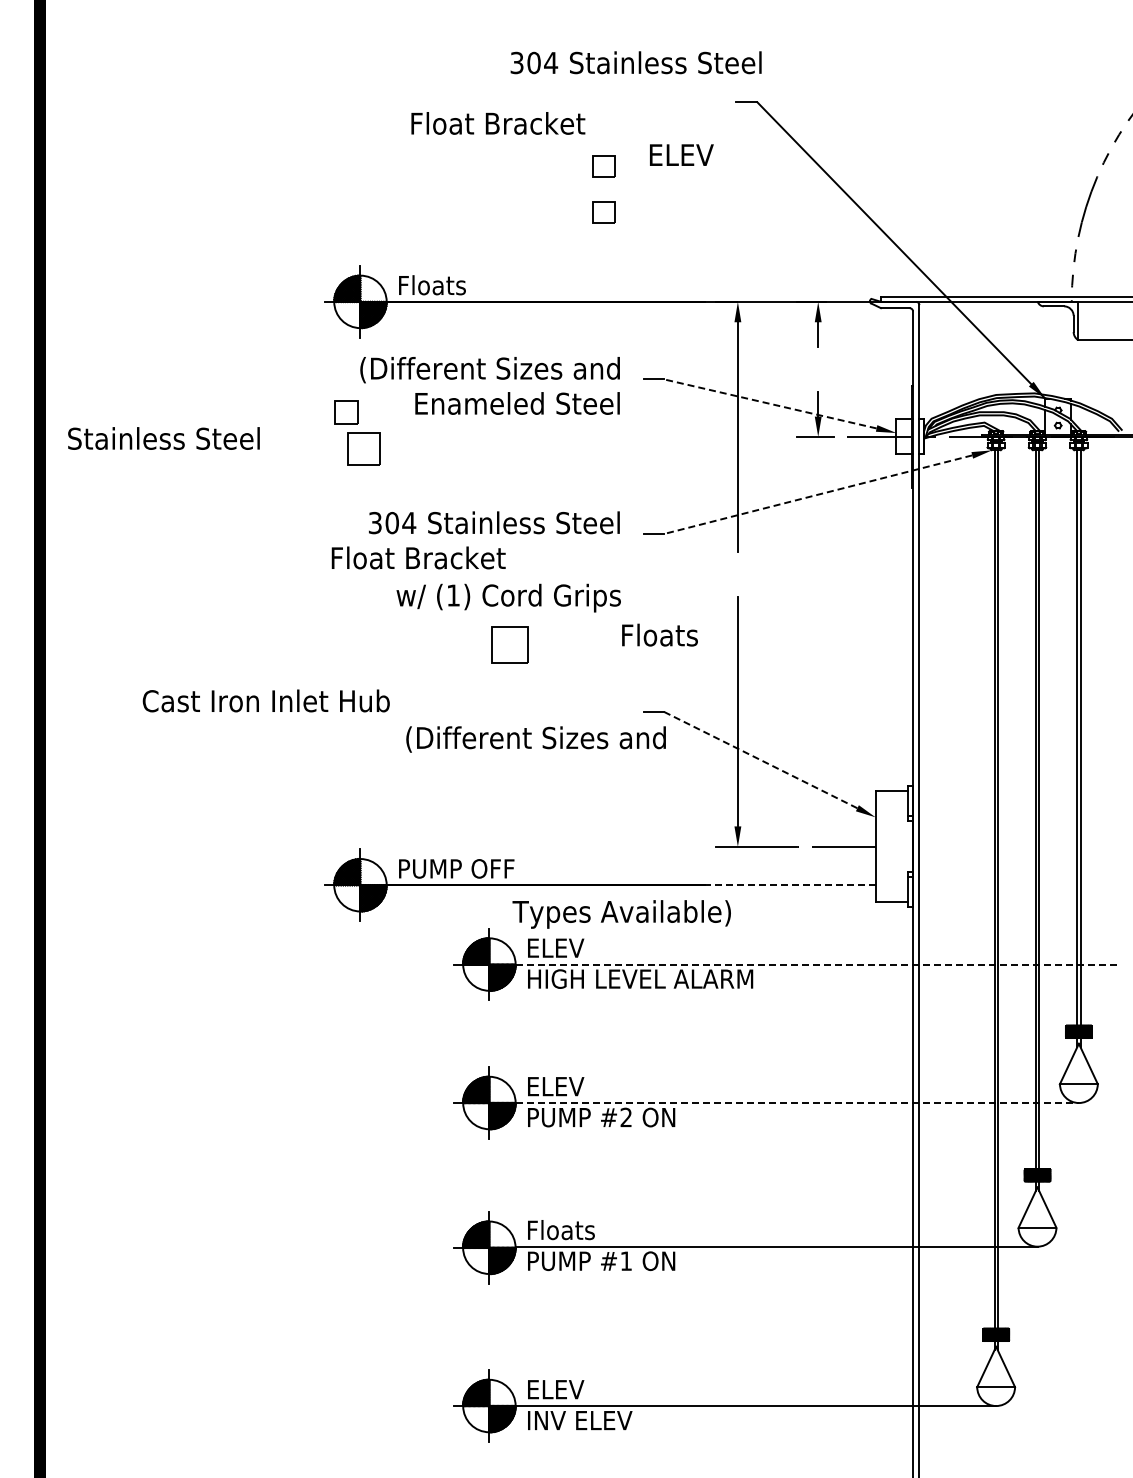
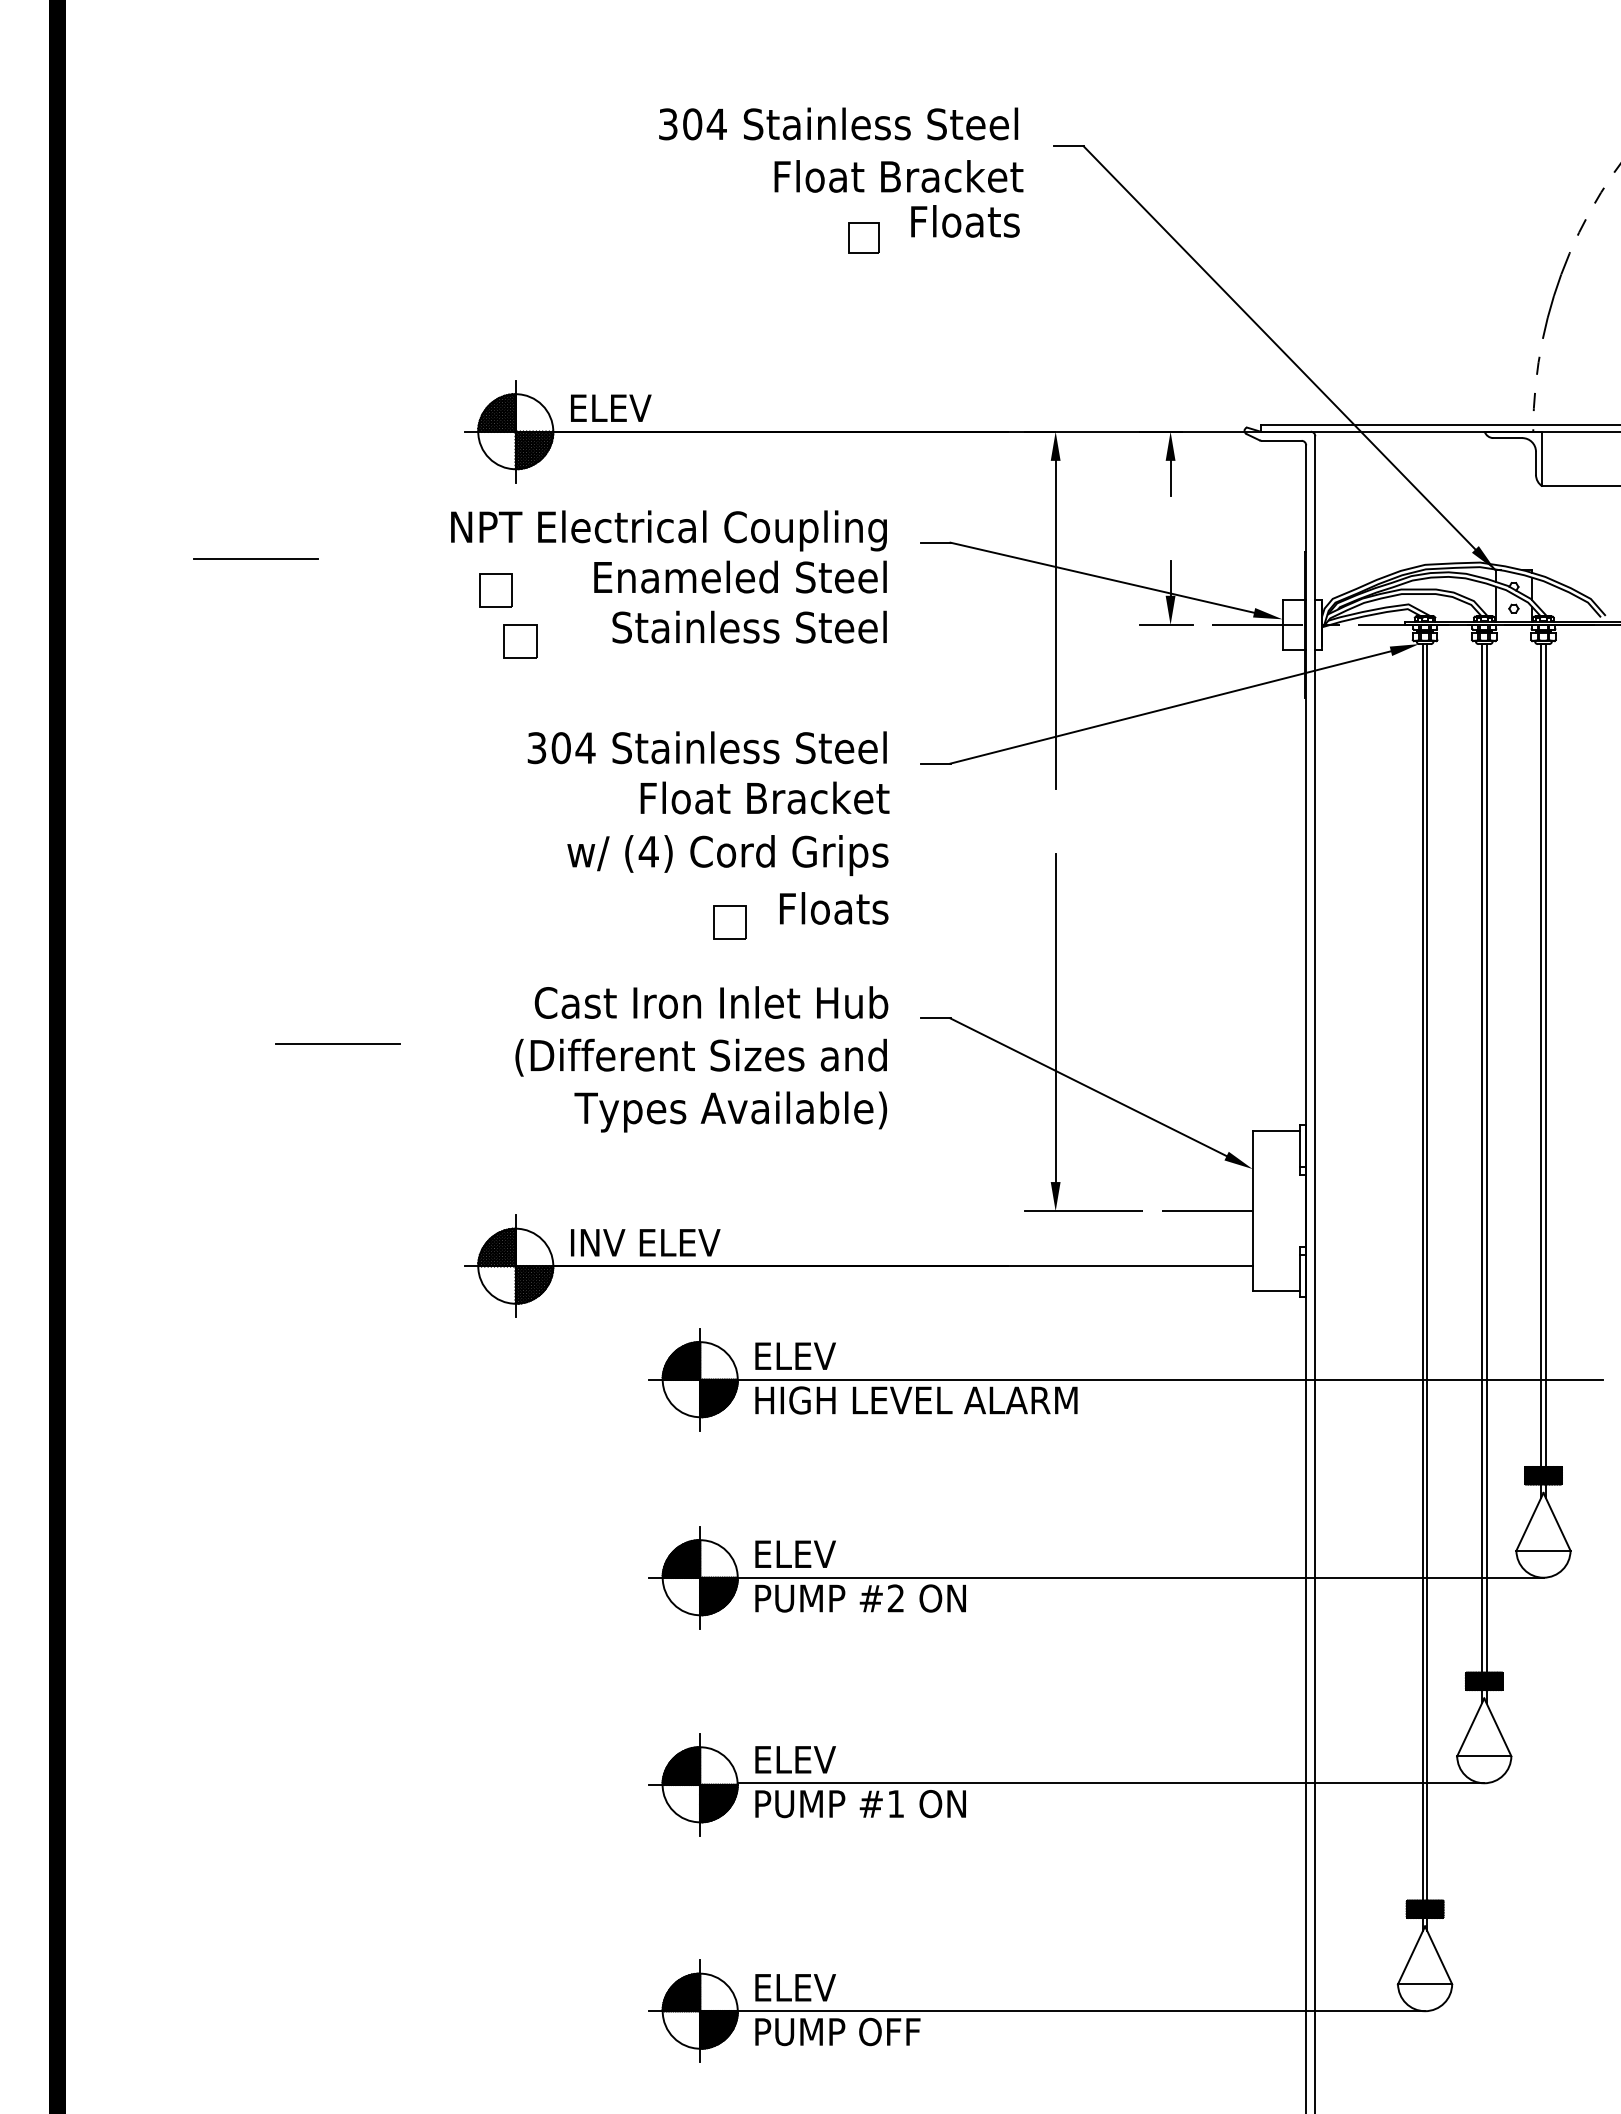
text: (635, 62) -> (837, 123), moved
text: (498, 123) -> (899, 176), moved
text: (675, 154) -> (966, 220), ELEV -> Floats
part: (603, 212) -> (863, 303), removed
text: (433, 285) -> (620, 408), Floats -> ELEV
text: (467, 371) -> (668, 531), (Different Sizes and -> NPT Electrical Coupling
line: (178, 390) -> (255, 558), added
line: (770, 403) -> (1102, 577), dashed -> solid
text: (163, 438) -> (748, 627), moved
part: (363, 448) -> (520, 641), size x0.71
line: (818, 494) -> (1170, 707), dashed -> solid
text: (418, 557) -> (764, 797), moved
text: (453, 595) -> (648, 851), (1) -> (4)
text: (659, 634) -> (833, 907), moved
part: (510, 644) -> (730, 921), size x0.62
text: (265, 700) -> (710, 1001), moved
line: (236, 730) -> (338, 1044), added
text: (535, 739) -> (700, 1057), moved
line: (760, 760) -> (1088, 1087), dashed -> solid
text: (457, 868) -> (654, 1242), PUMP OFF -> INV ELEV
line: (790, 885) -> (1130, 1266), dashed -> solid
text: (621, 914) -> (730, 1112), moved
line: (818, 964) -> (1170, 1379), dashed -> solid
line: (797, 1103) -> (1140, 1578), dashed -> solid
text: (562, 1230) -> (804, 1760), Floats -> ELEV
text: (586, 1420) -> (839, 2031), INV ELEV -> PUMP OFF

